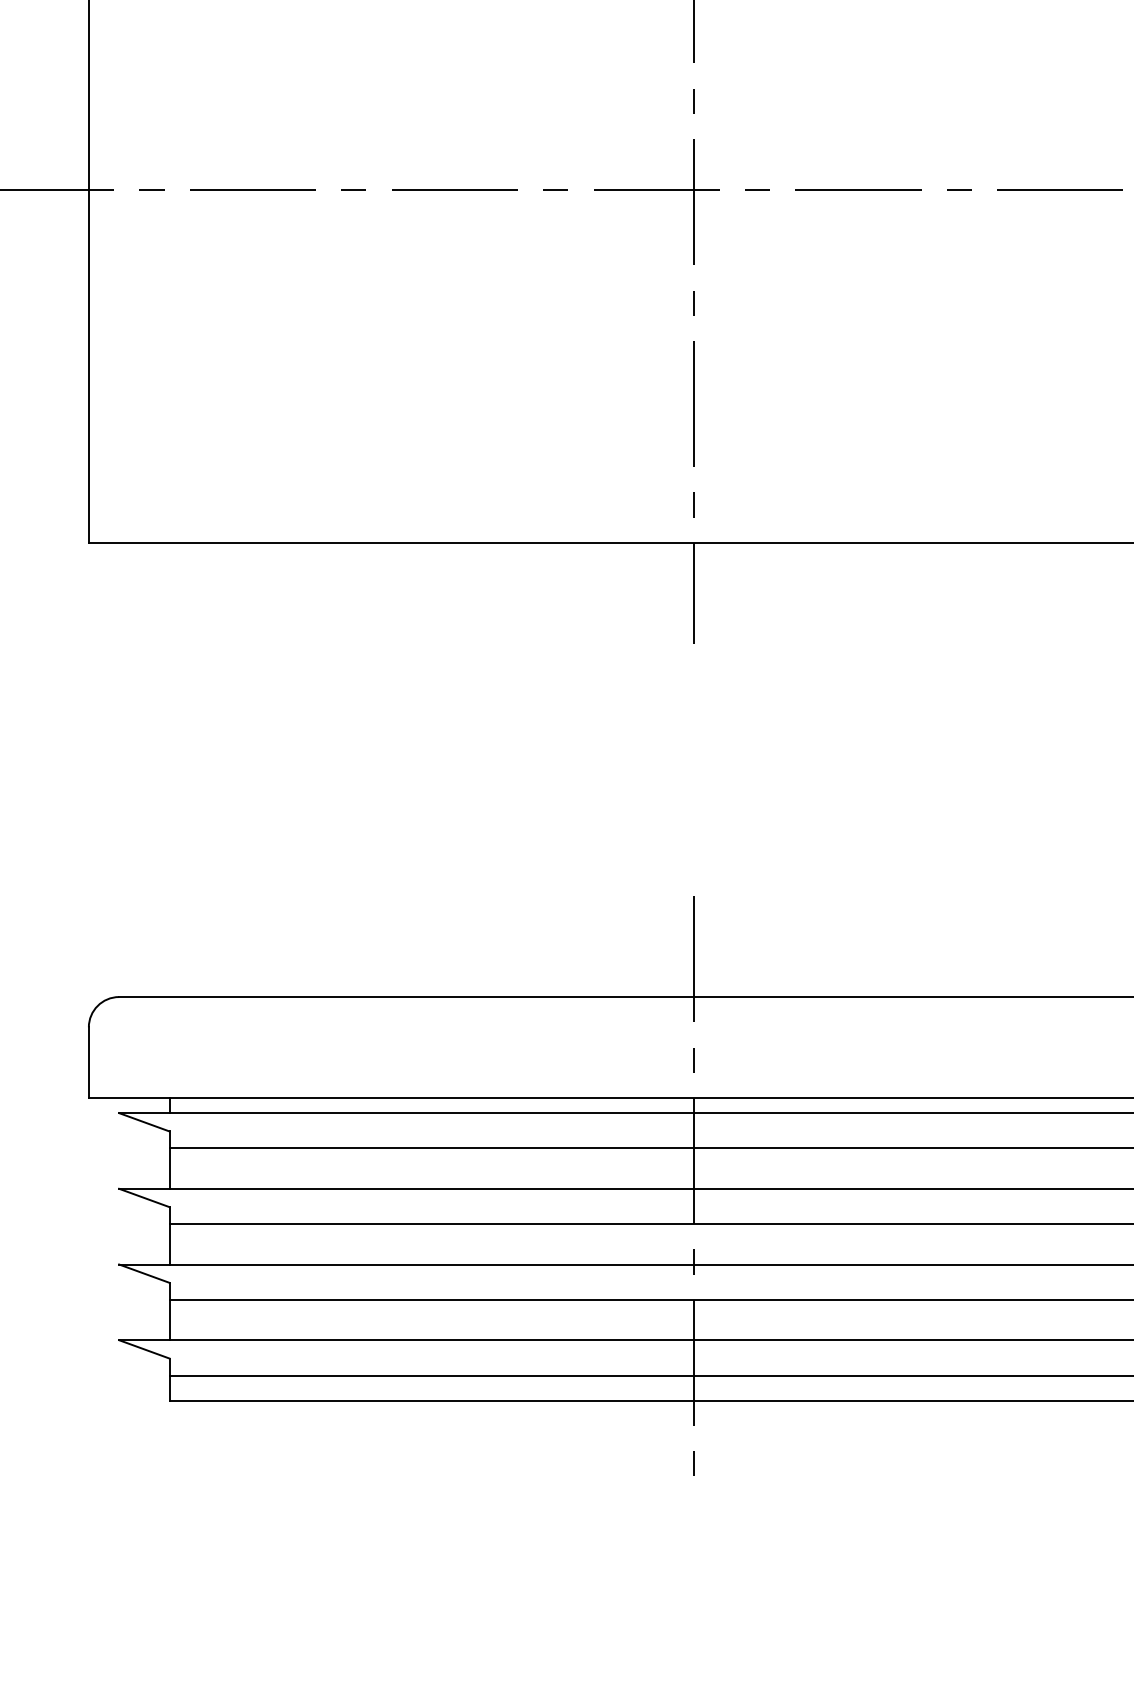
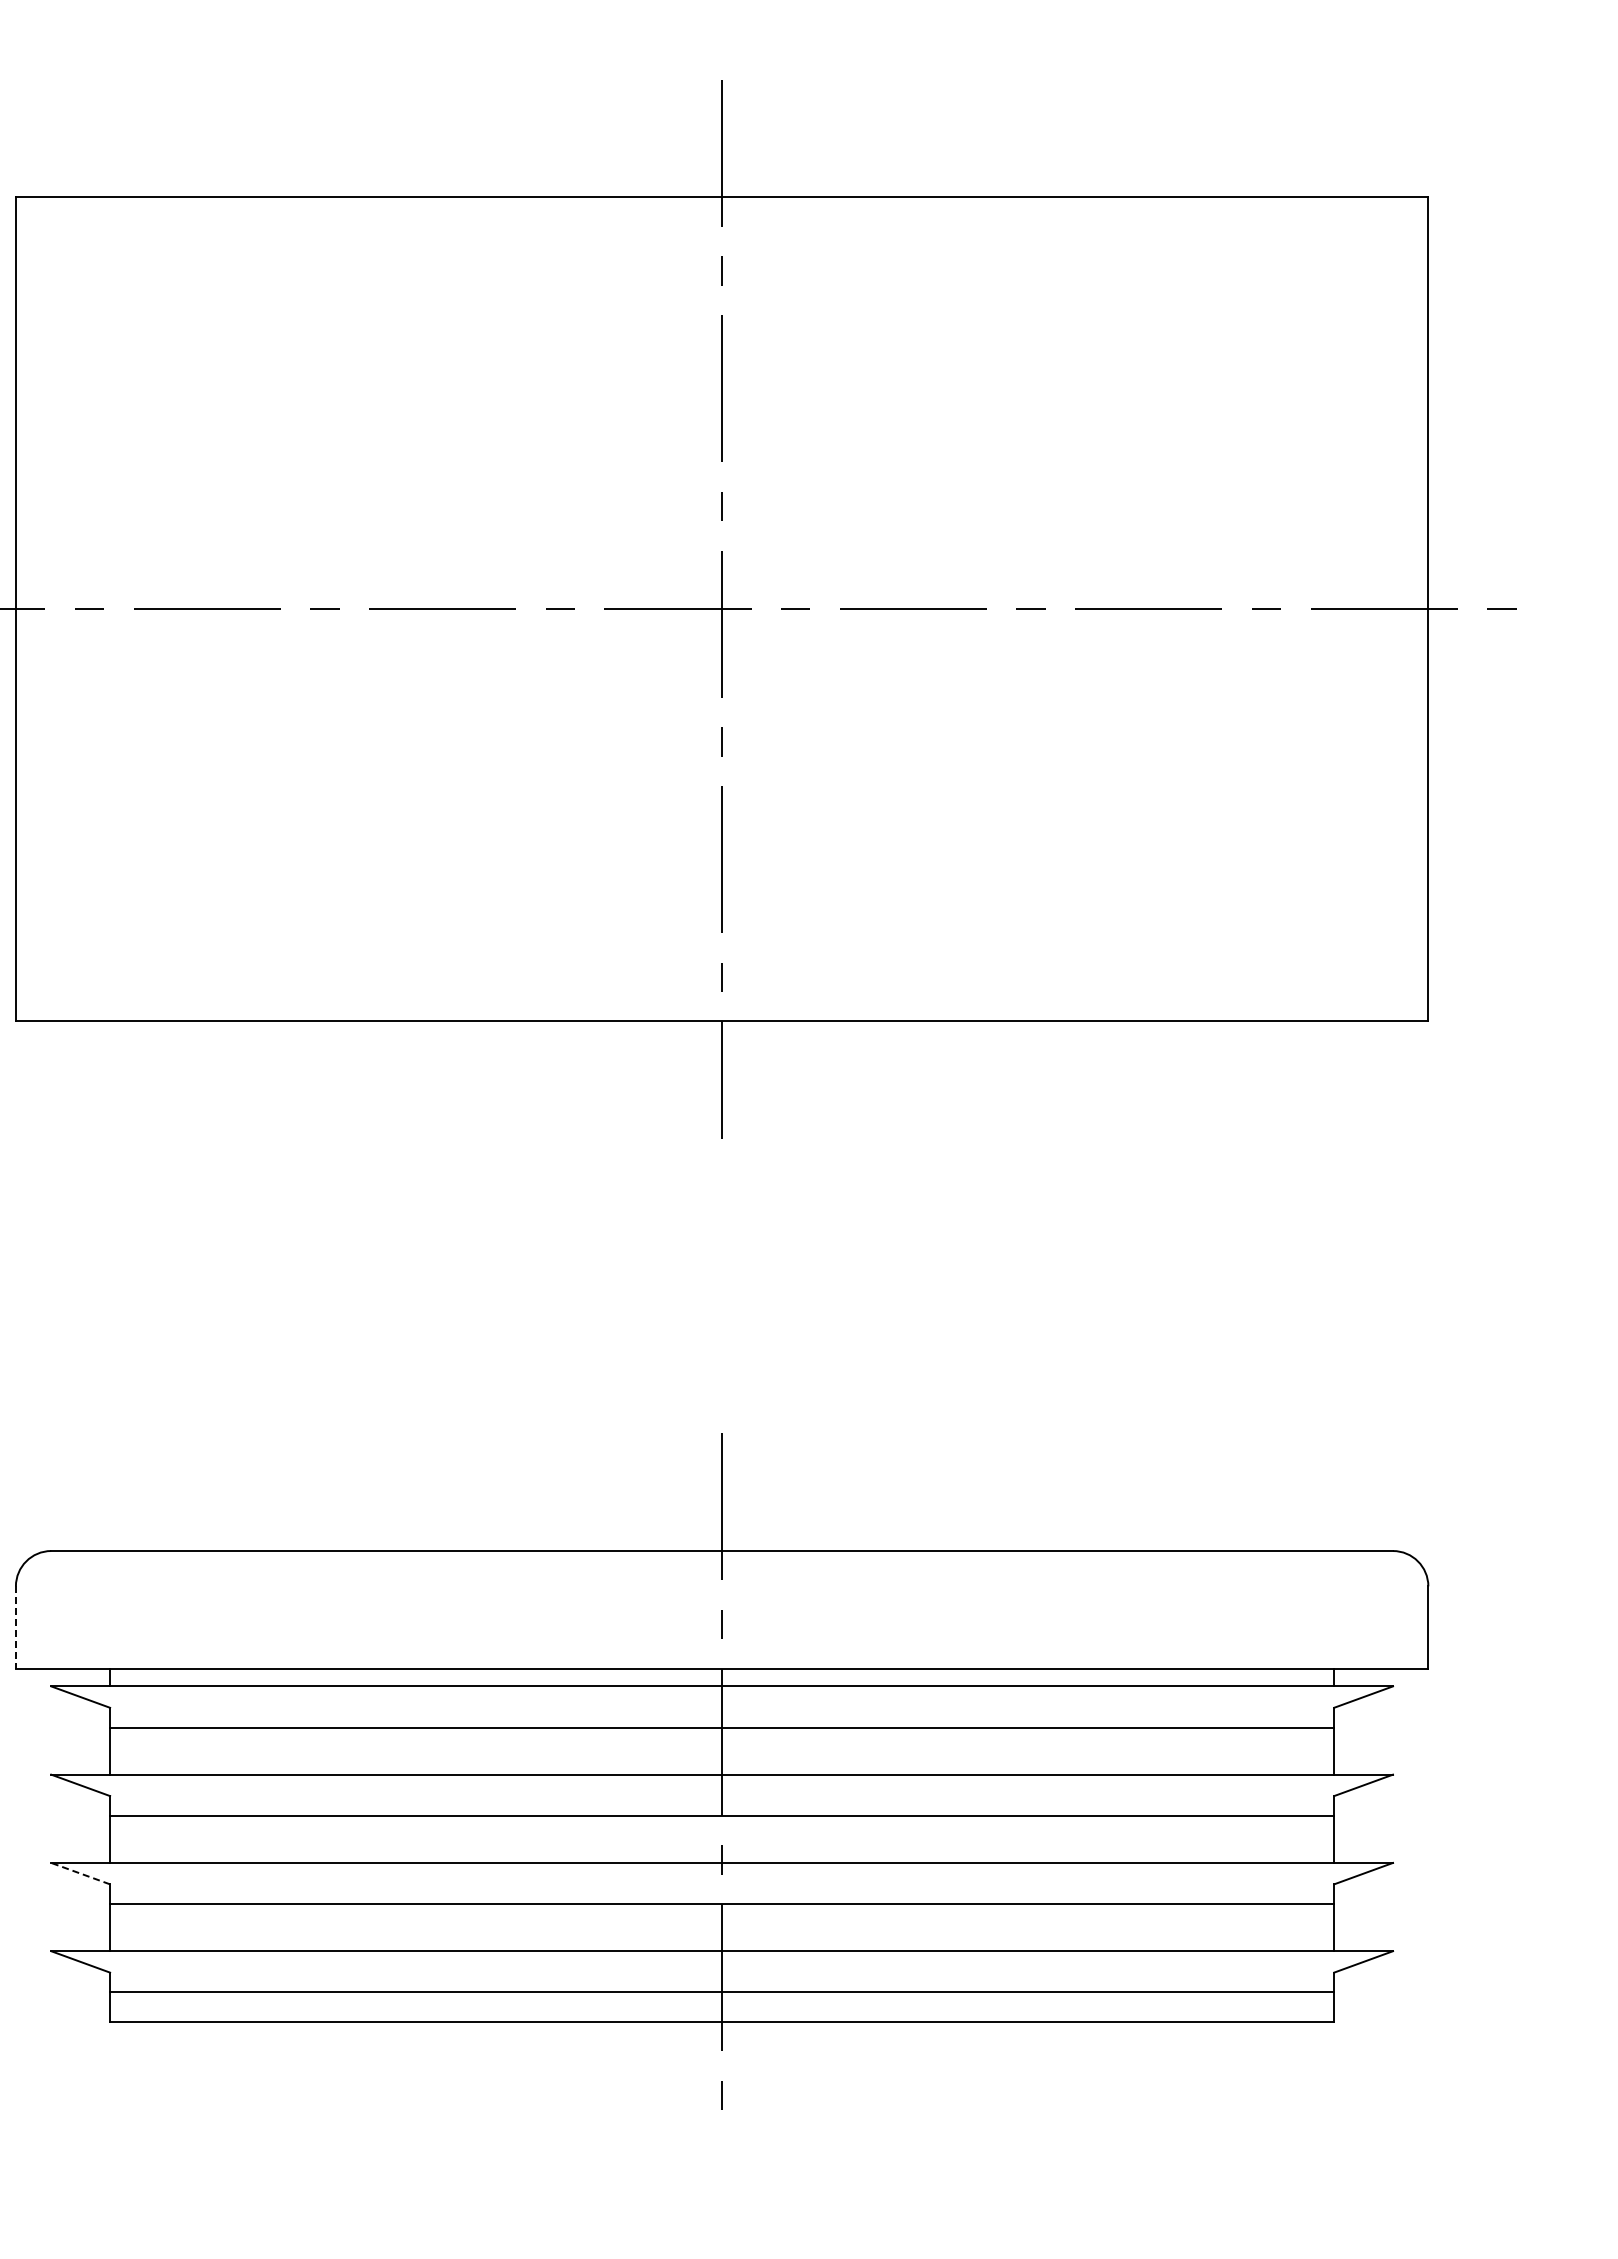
line: (88, 1063) -> (15, 1628), solid -> dashed
line: (144, 1273) -> (80, 1873), solid -> dashed

